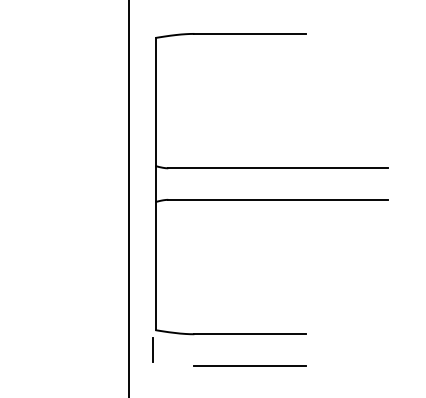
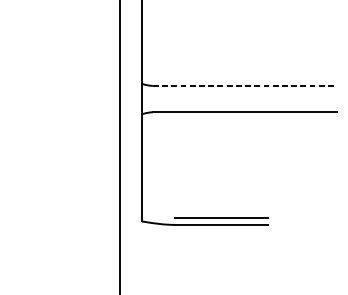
line: (278, 168) -> (245, 86), solid -> dashed
line: (152, 349) -> (139, 237), removed
line: (249, 365) -> (220, 217), moved

